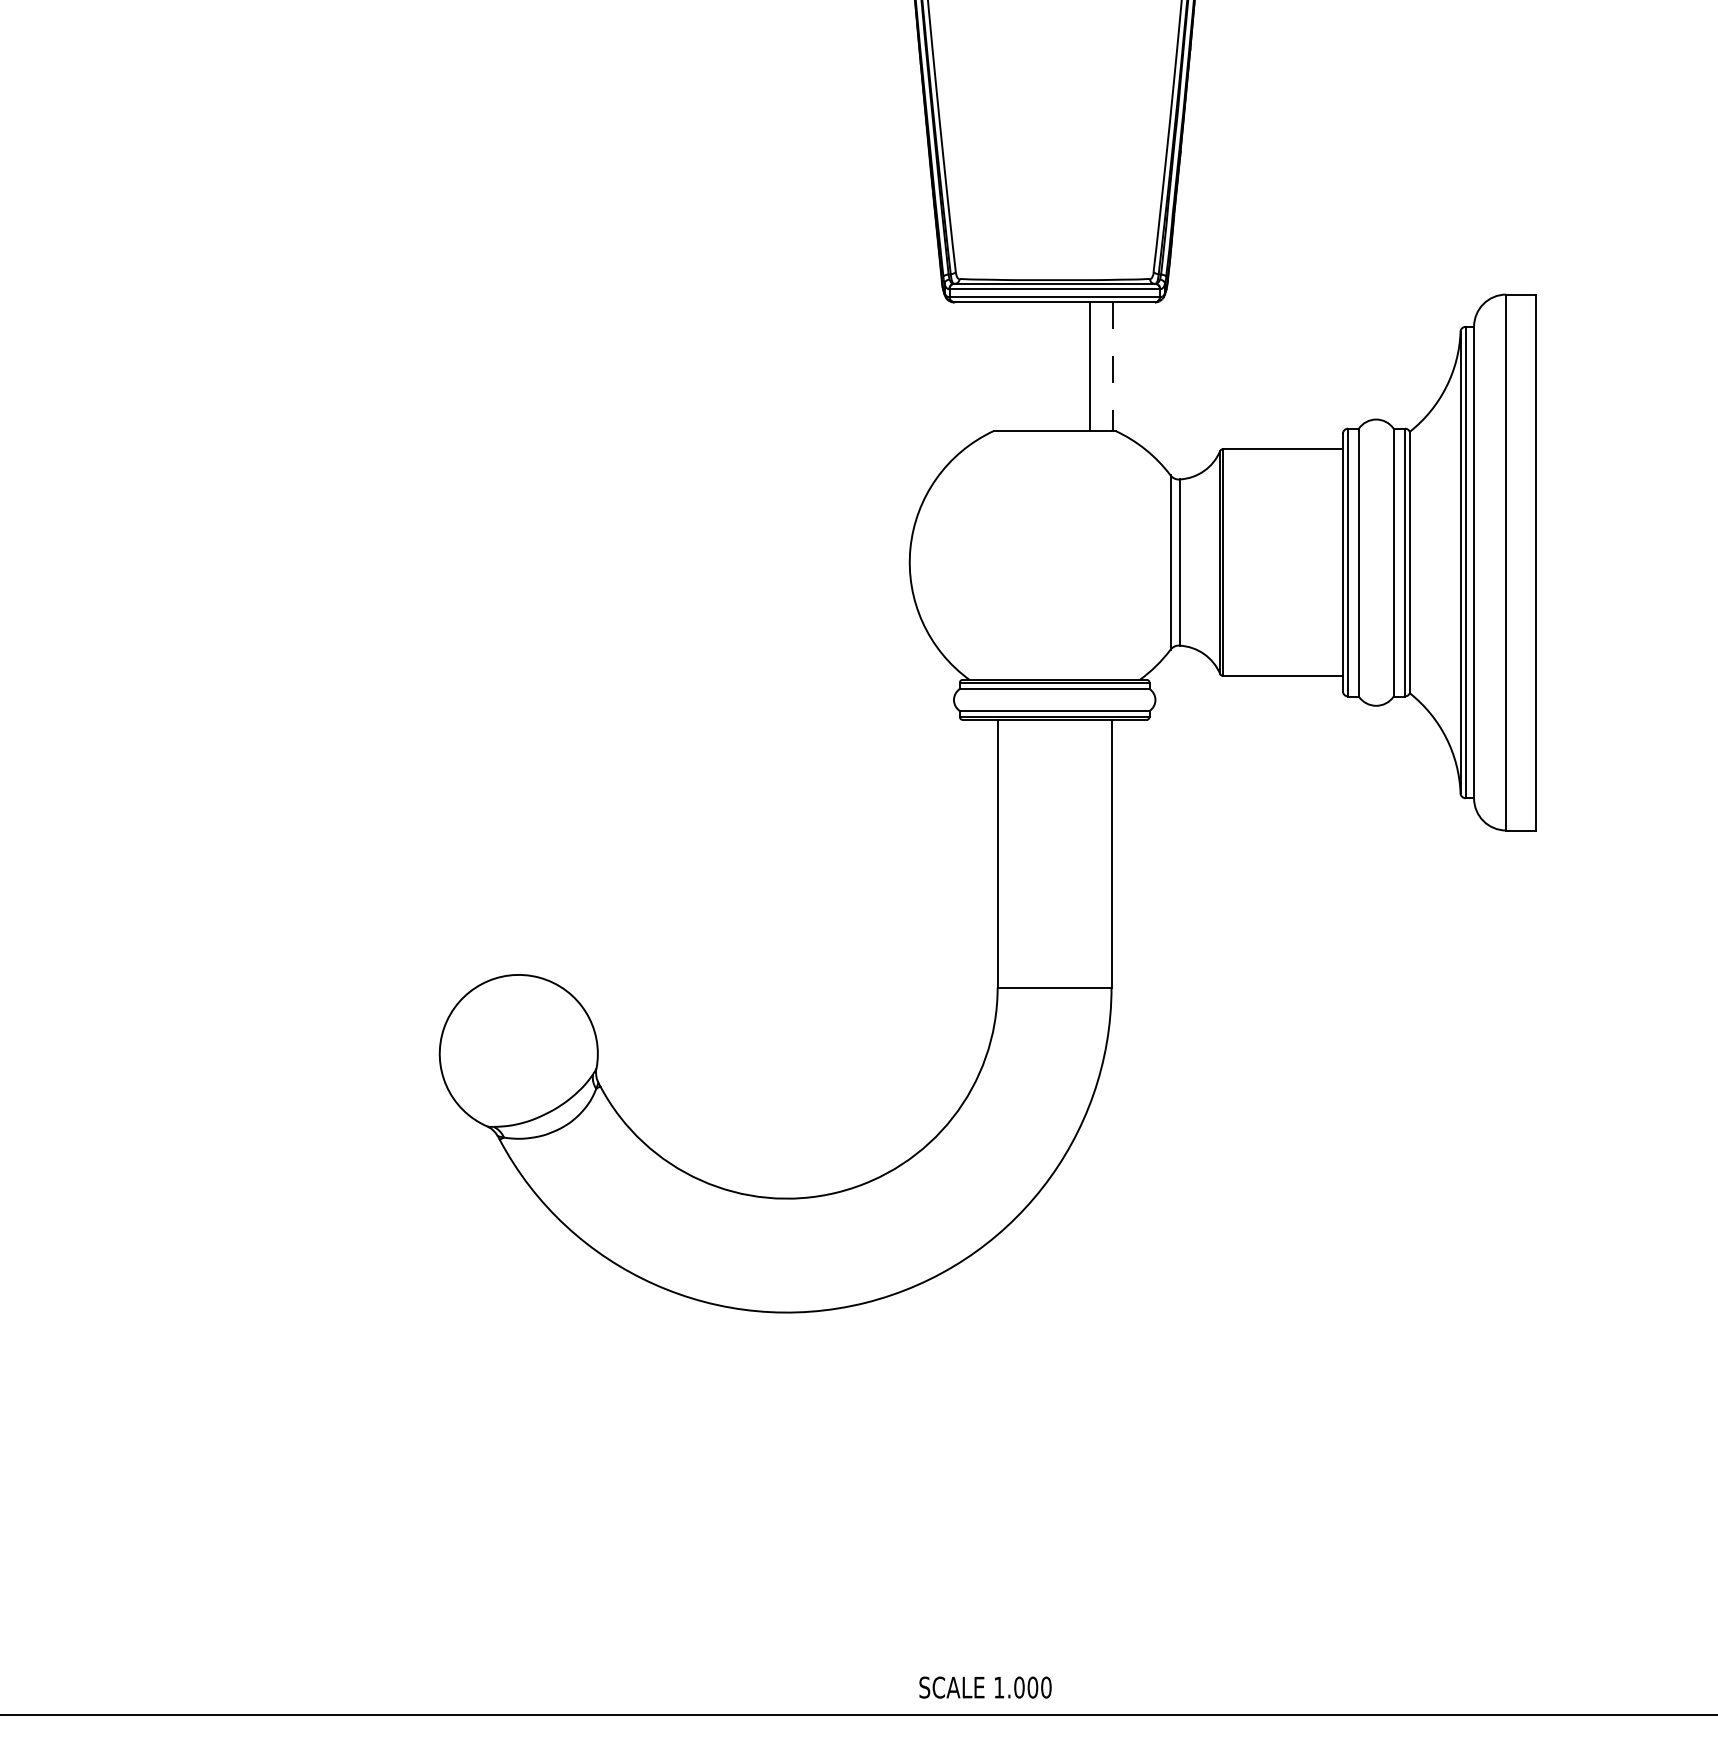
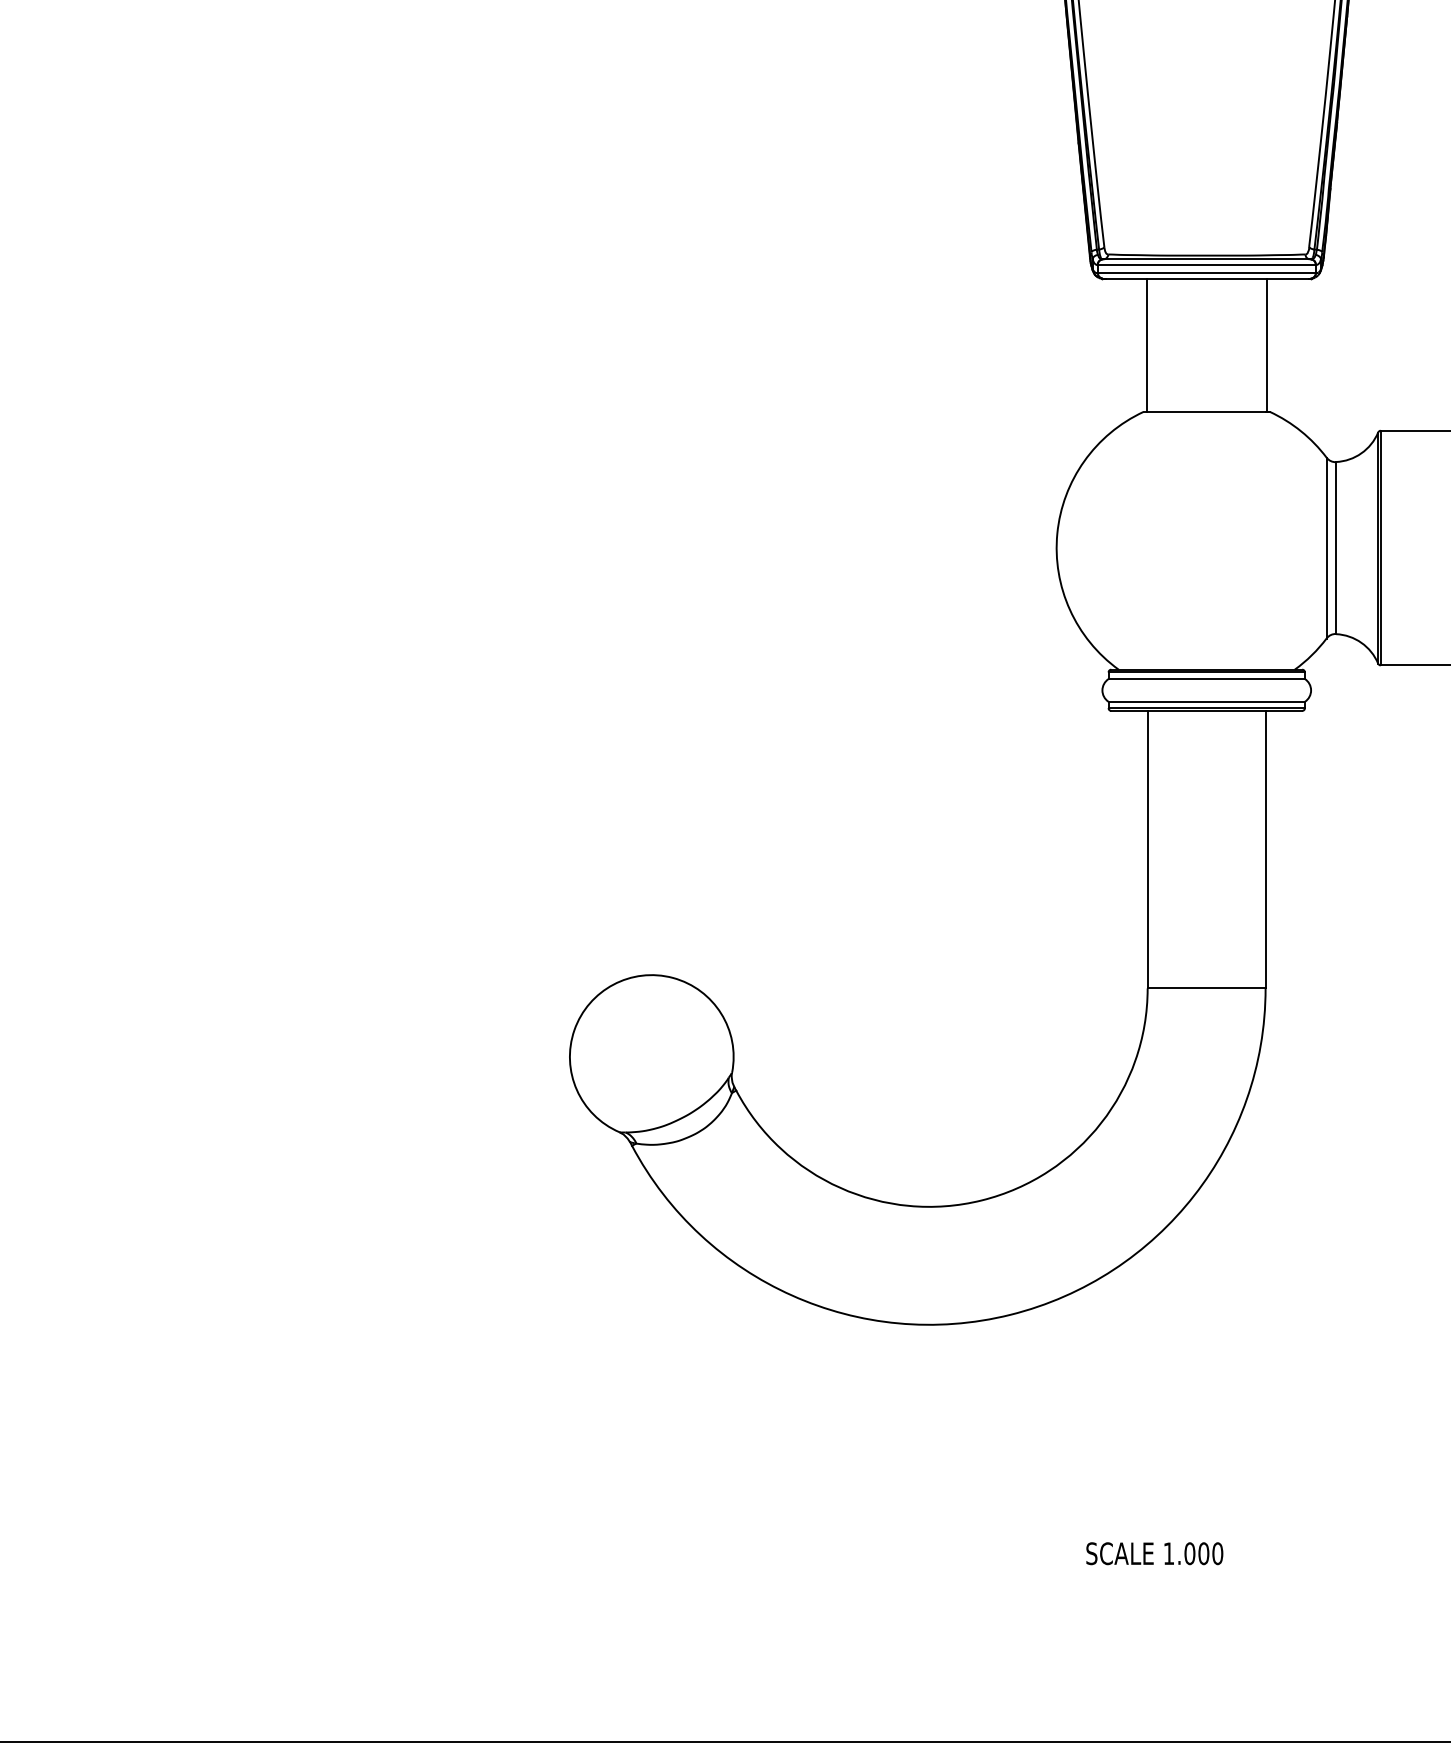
line: (1089, 366) -> (1146, 345), moved
line: (1112, 367) -> (1266, 346), dashed -> solid
text: (985, 1687) -> (1154, 1553), moved

